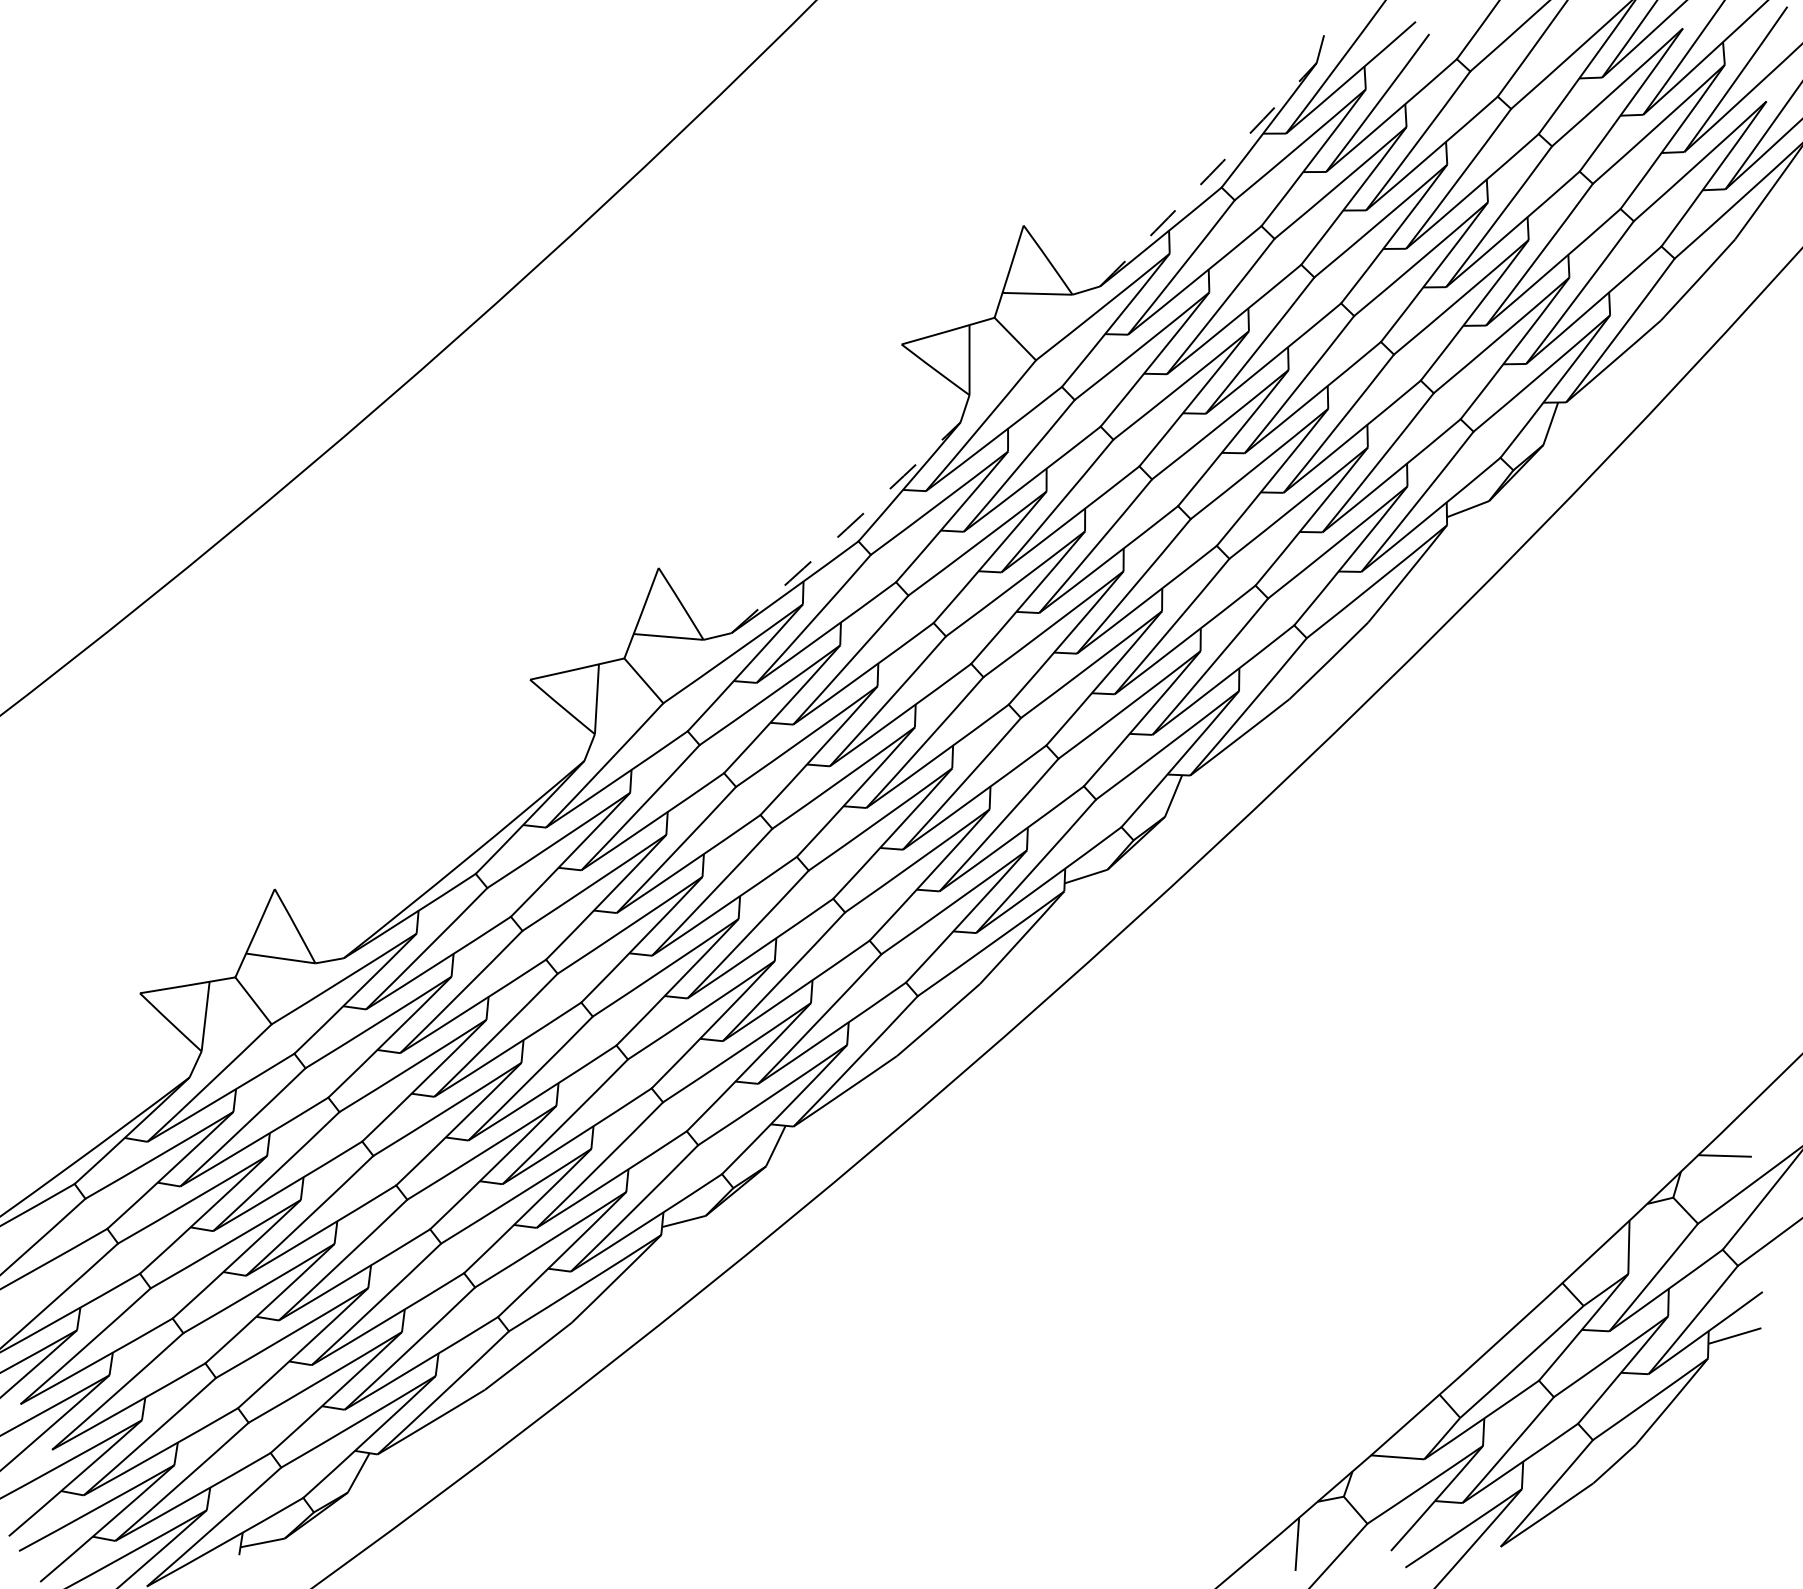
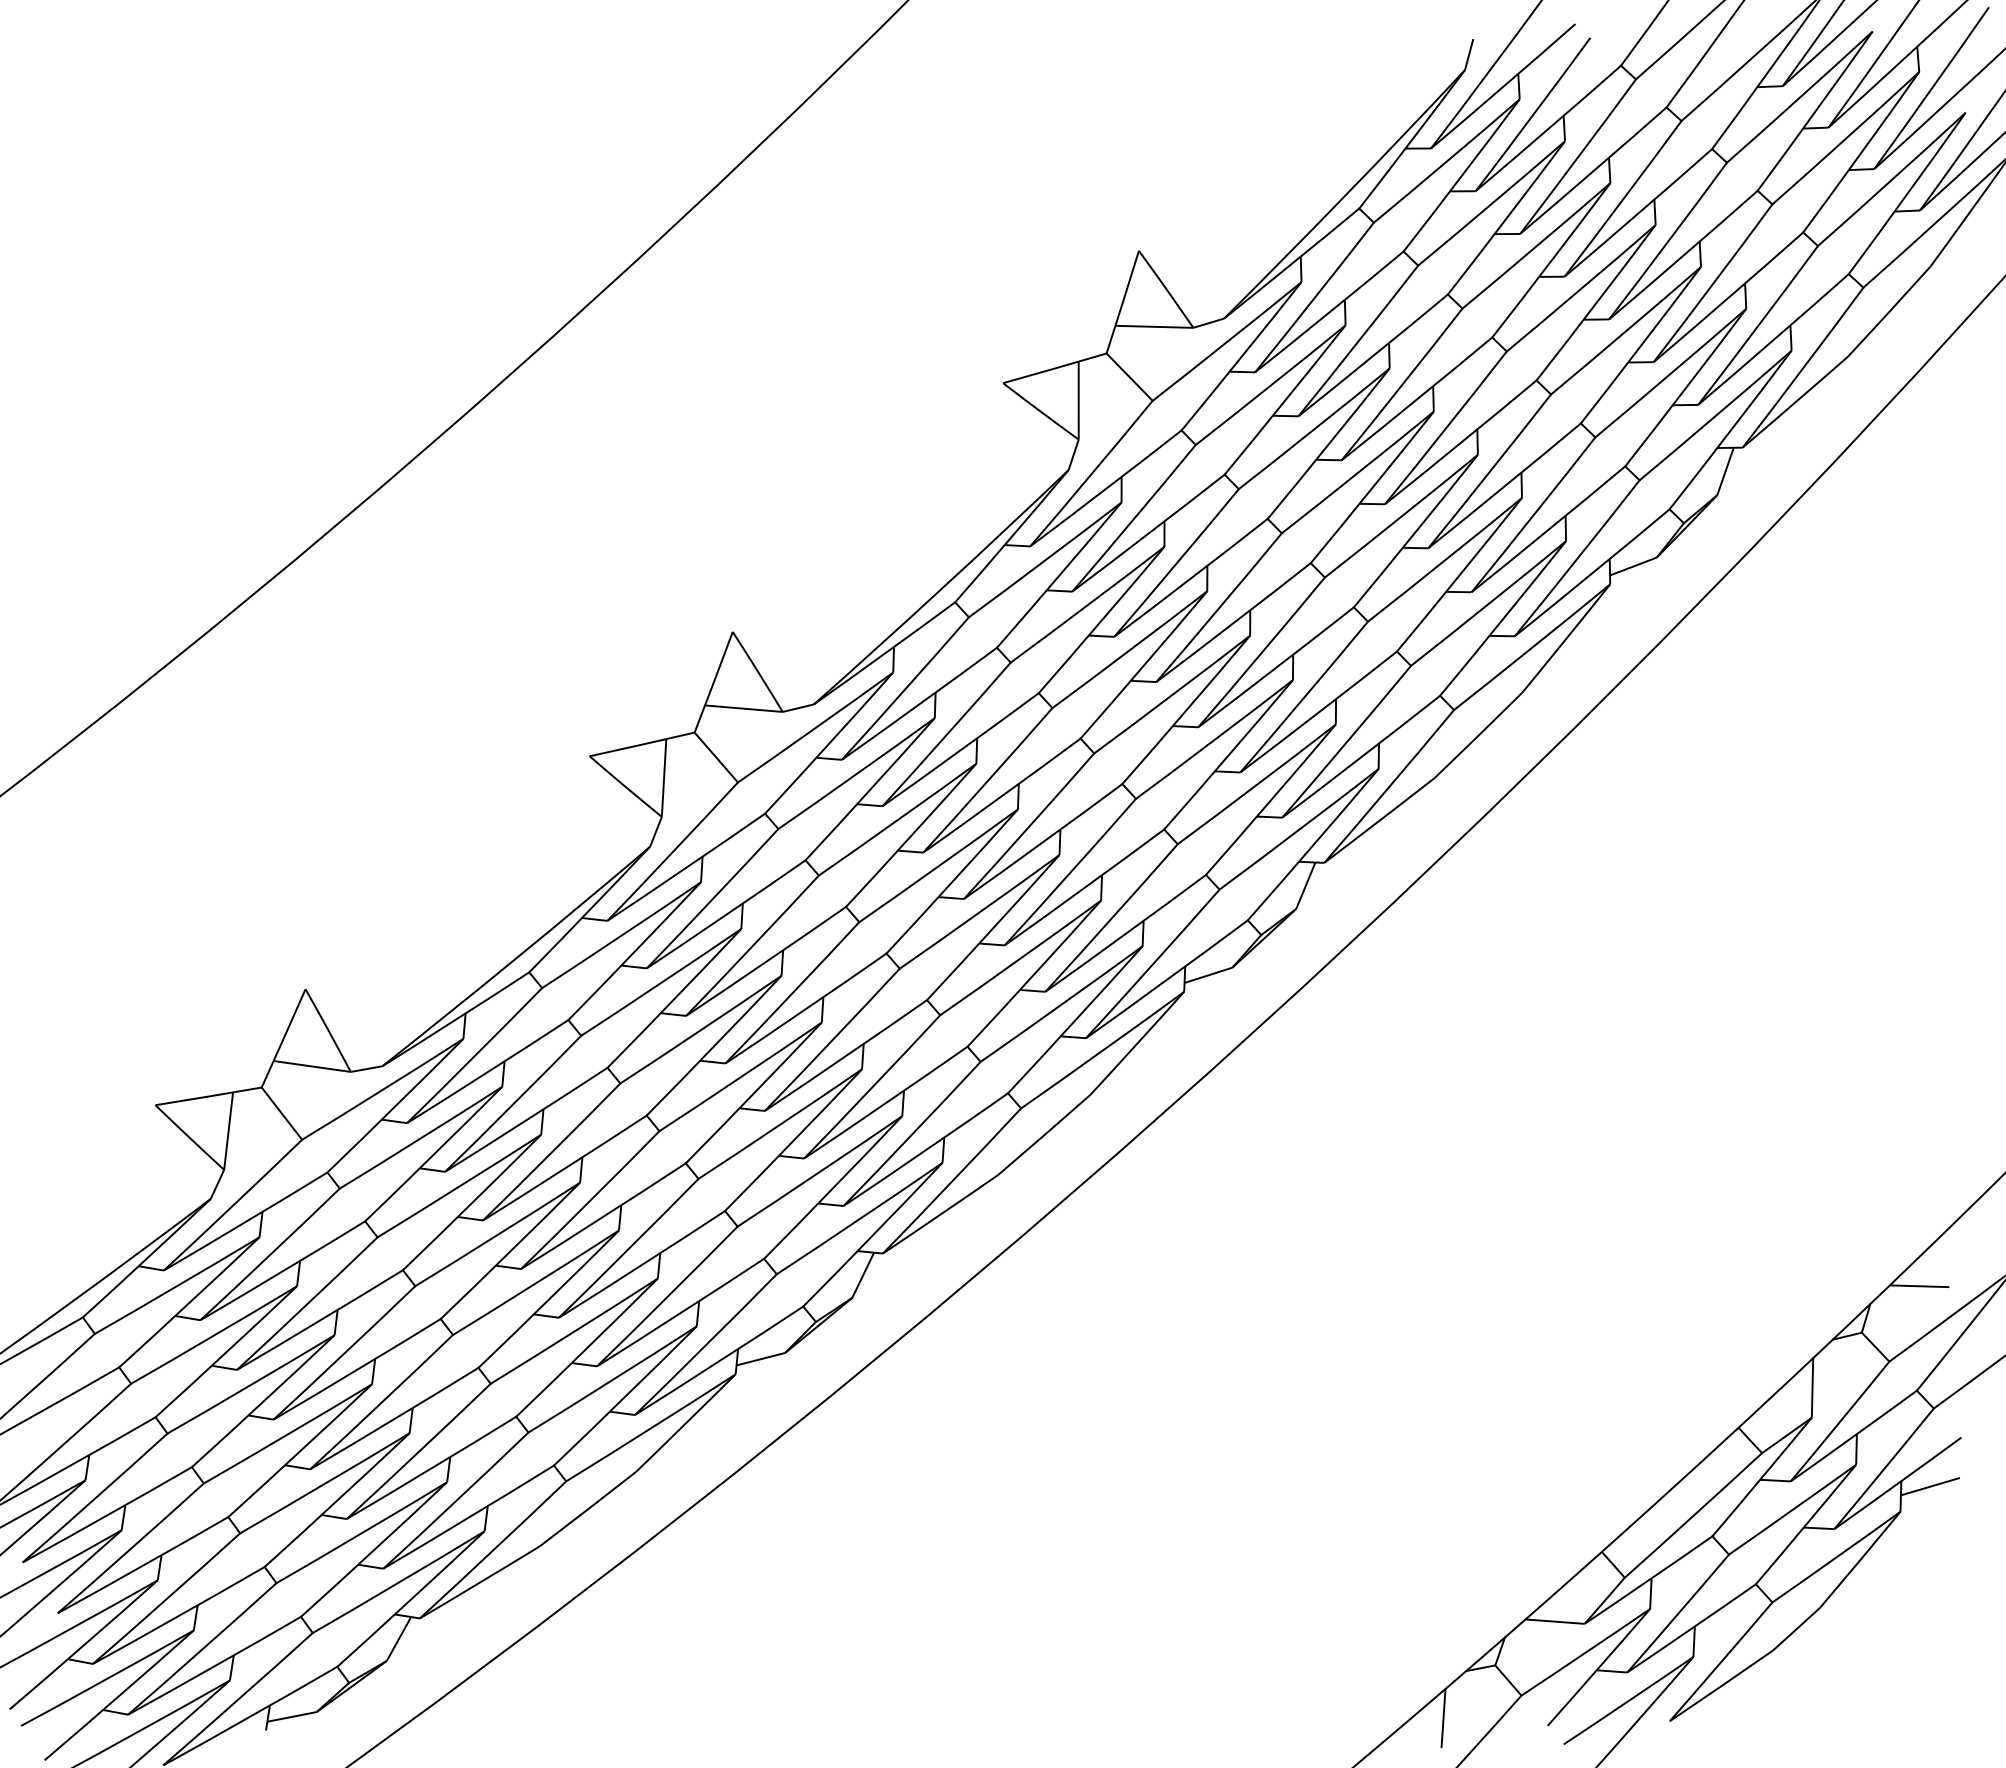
arc: (1209, 175) -> (1345, 195), dashed -> solid
arc: (847, 528) -> (942, 588), dashed -> solid

